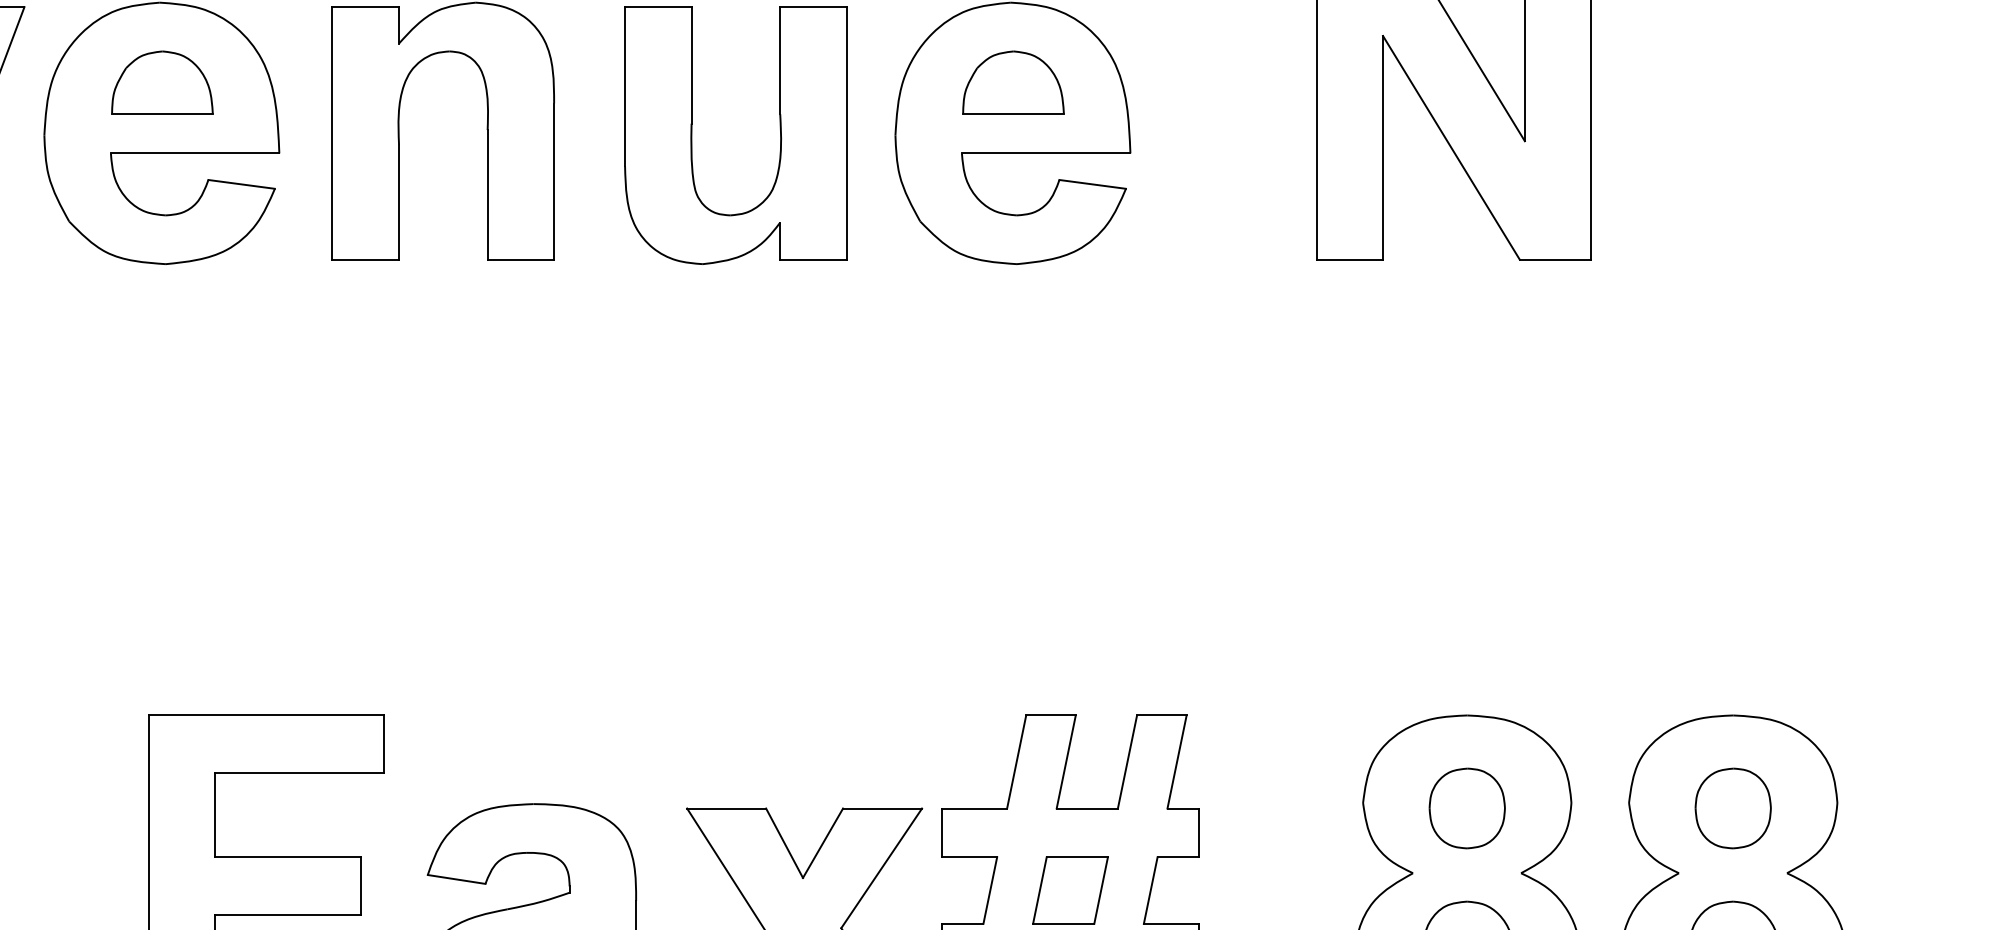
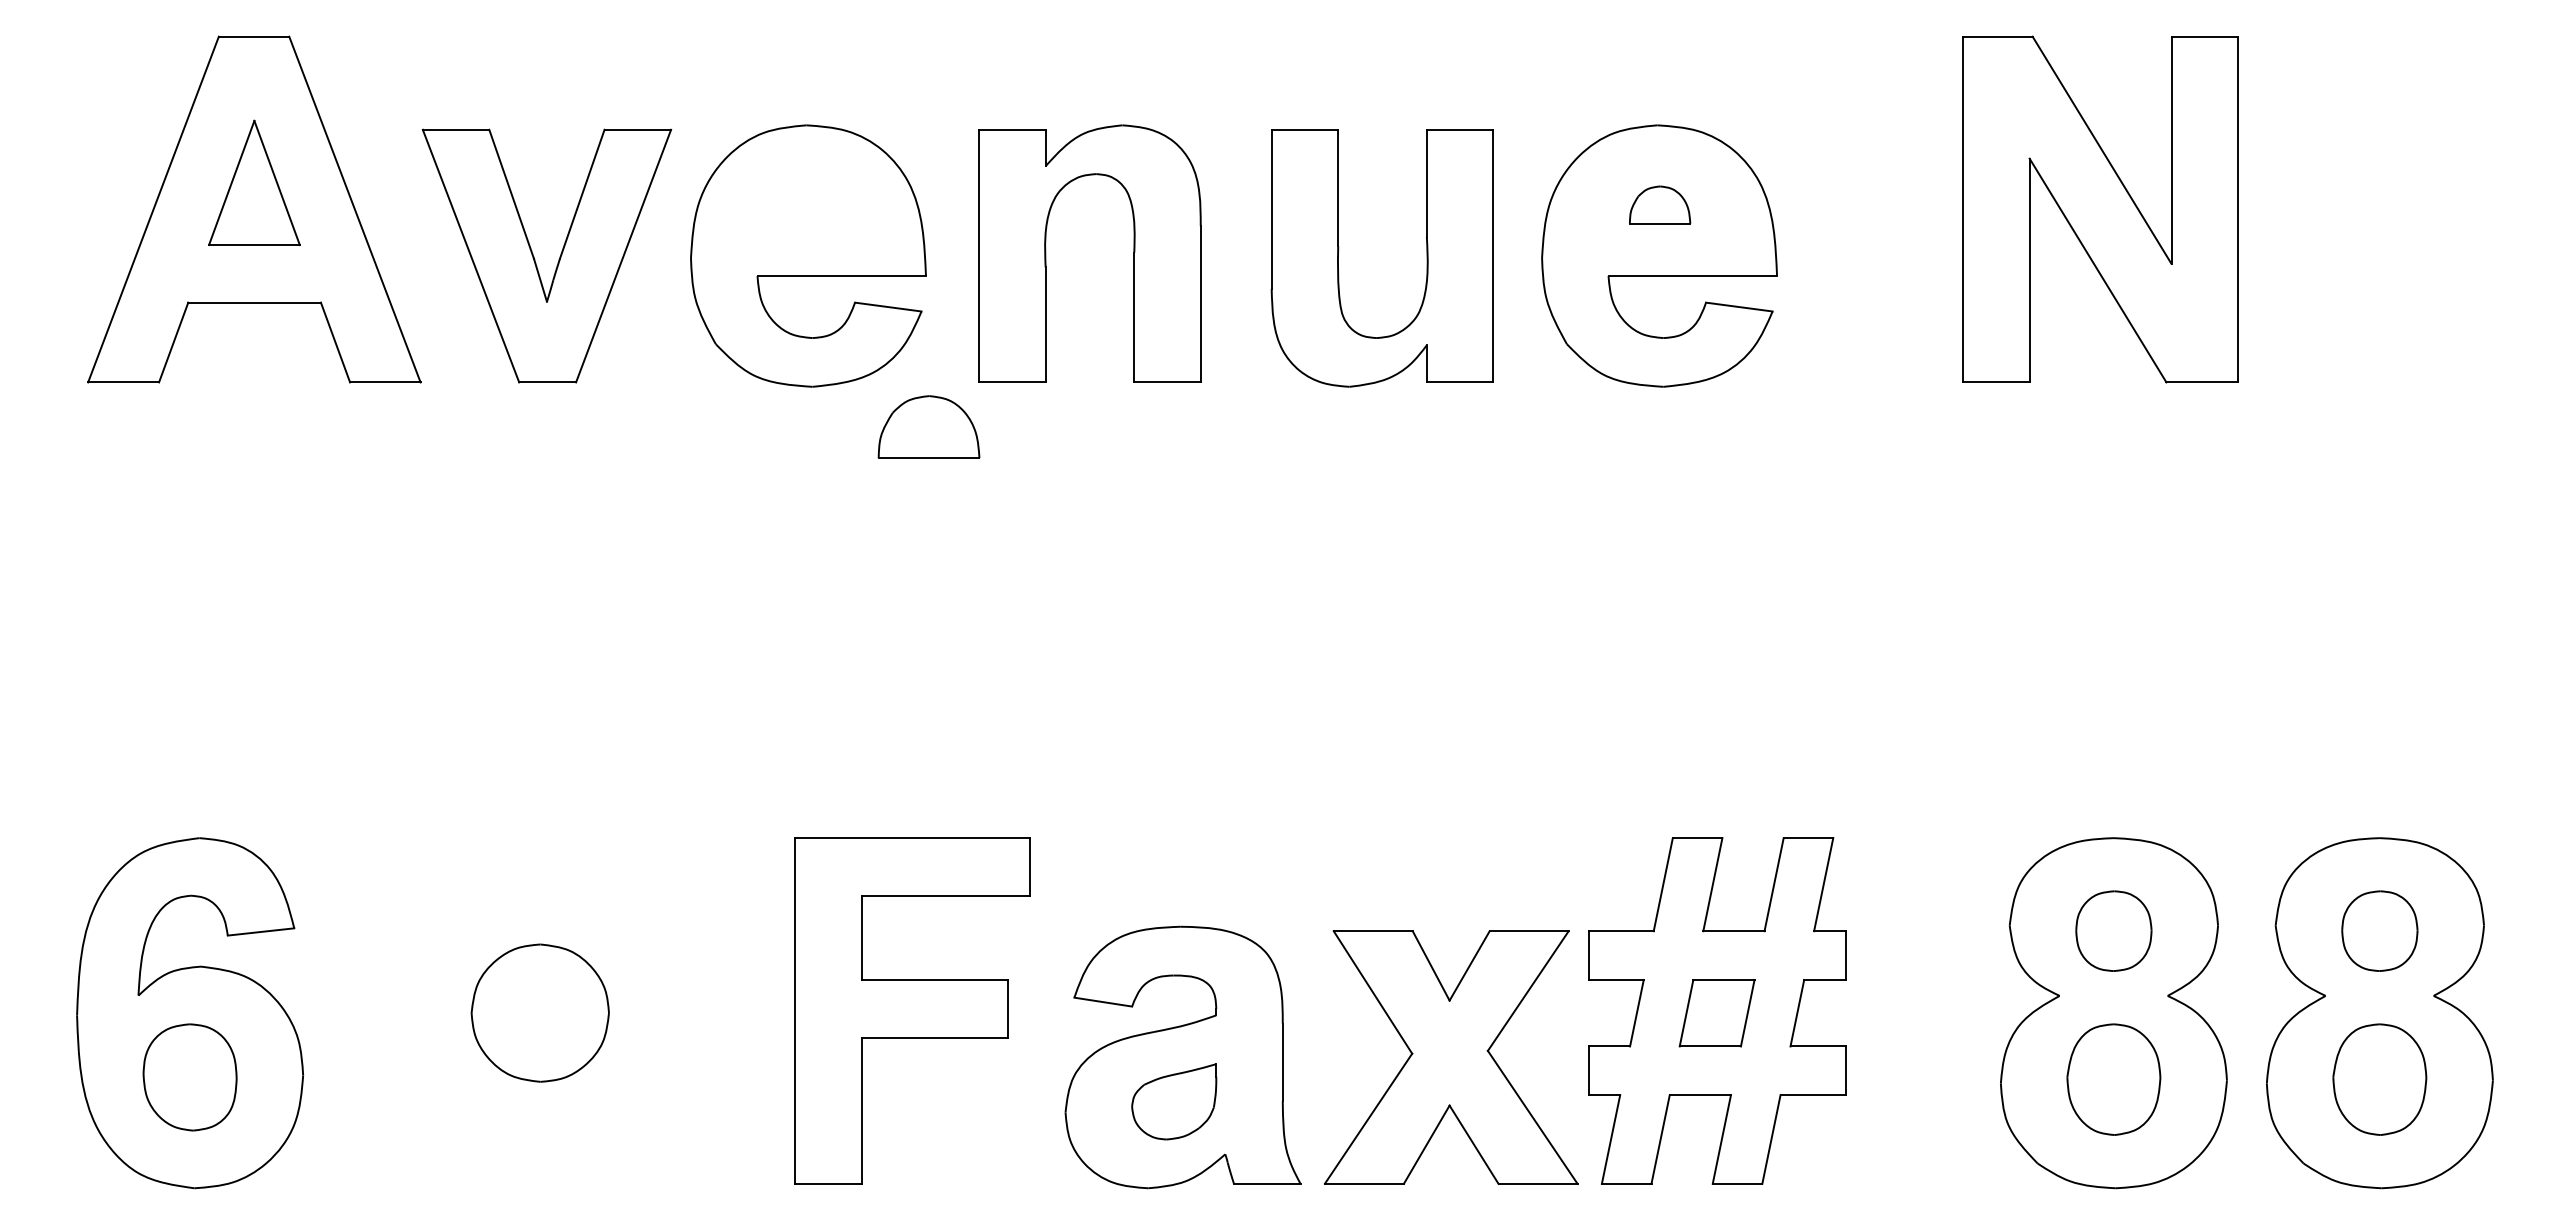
part: (161, 81) -> (928, 426), moved
part: (1012, 81) -> (1659, 204), size x0.6

